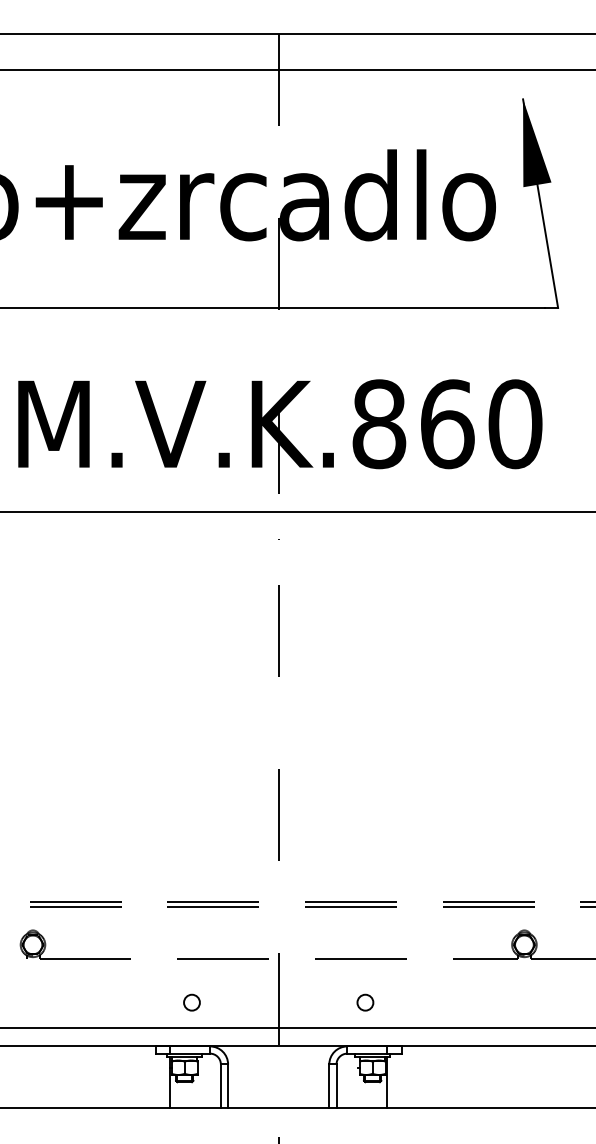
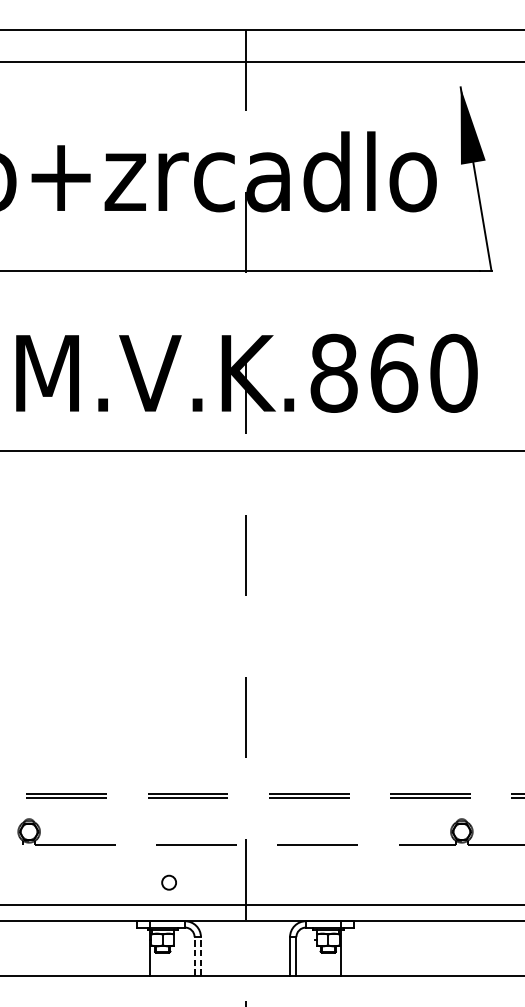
circle: (365, 1002) -> (321, 882), removed
line: (220, 1086) -> (194, 956), solid -> dashed
line: (228, 1086) -> (201, 956), solid -> dashed

